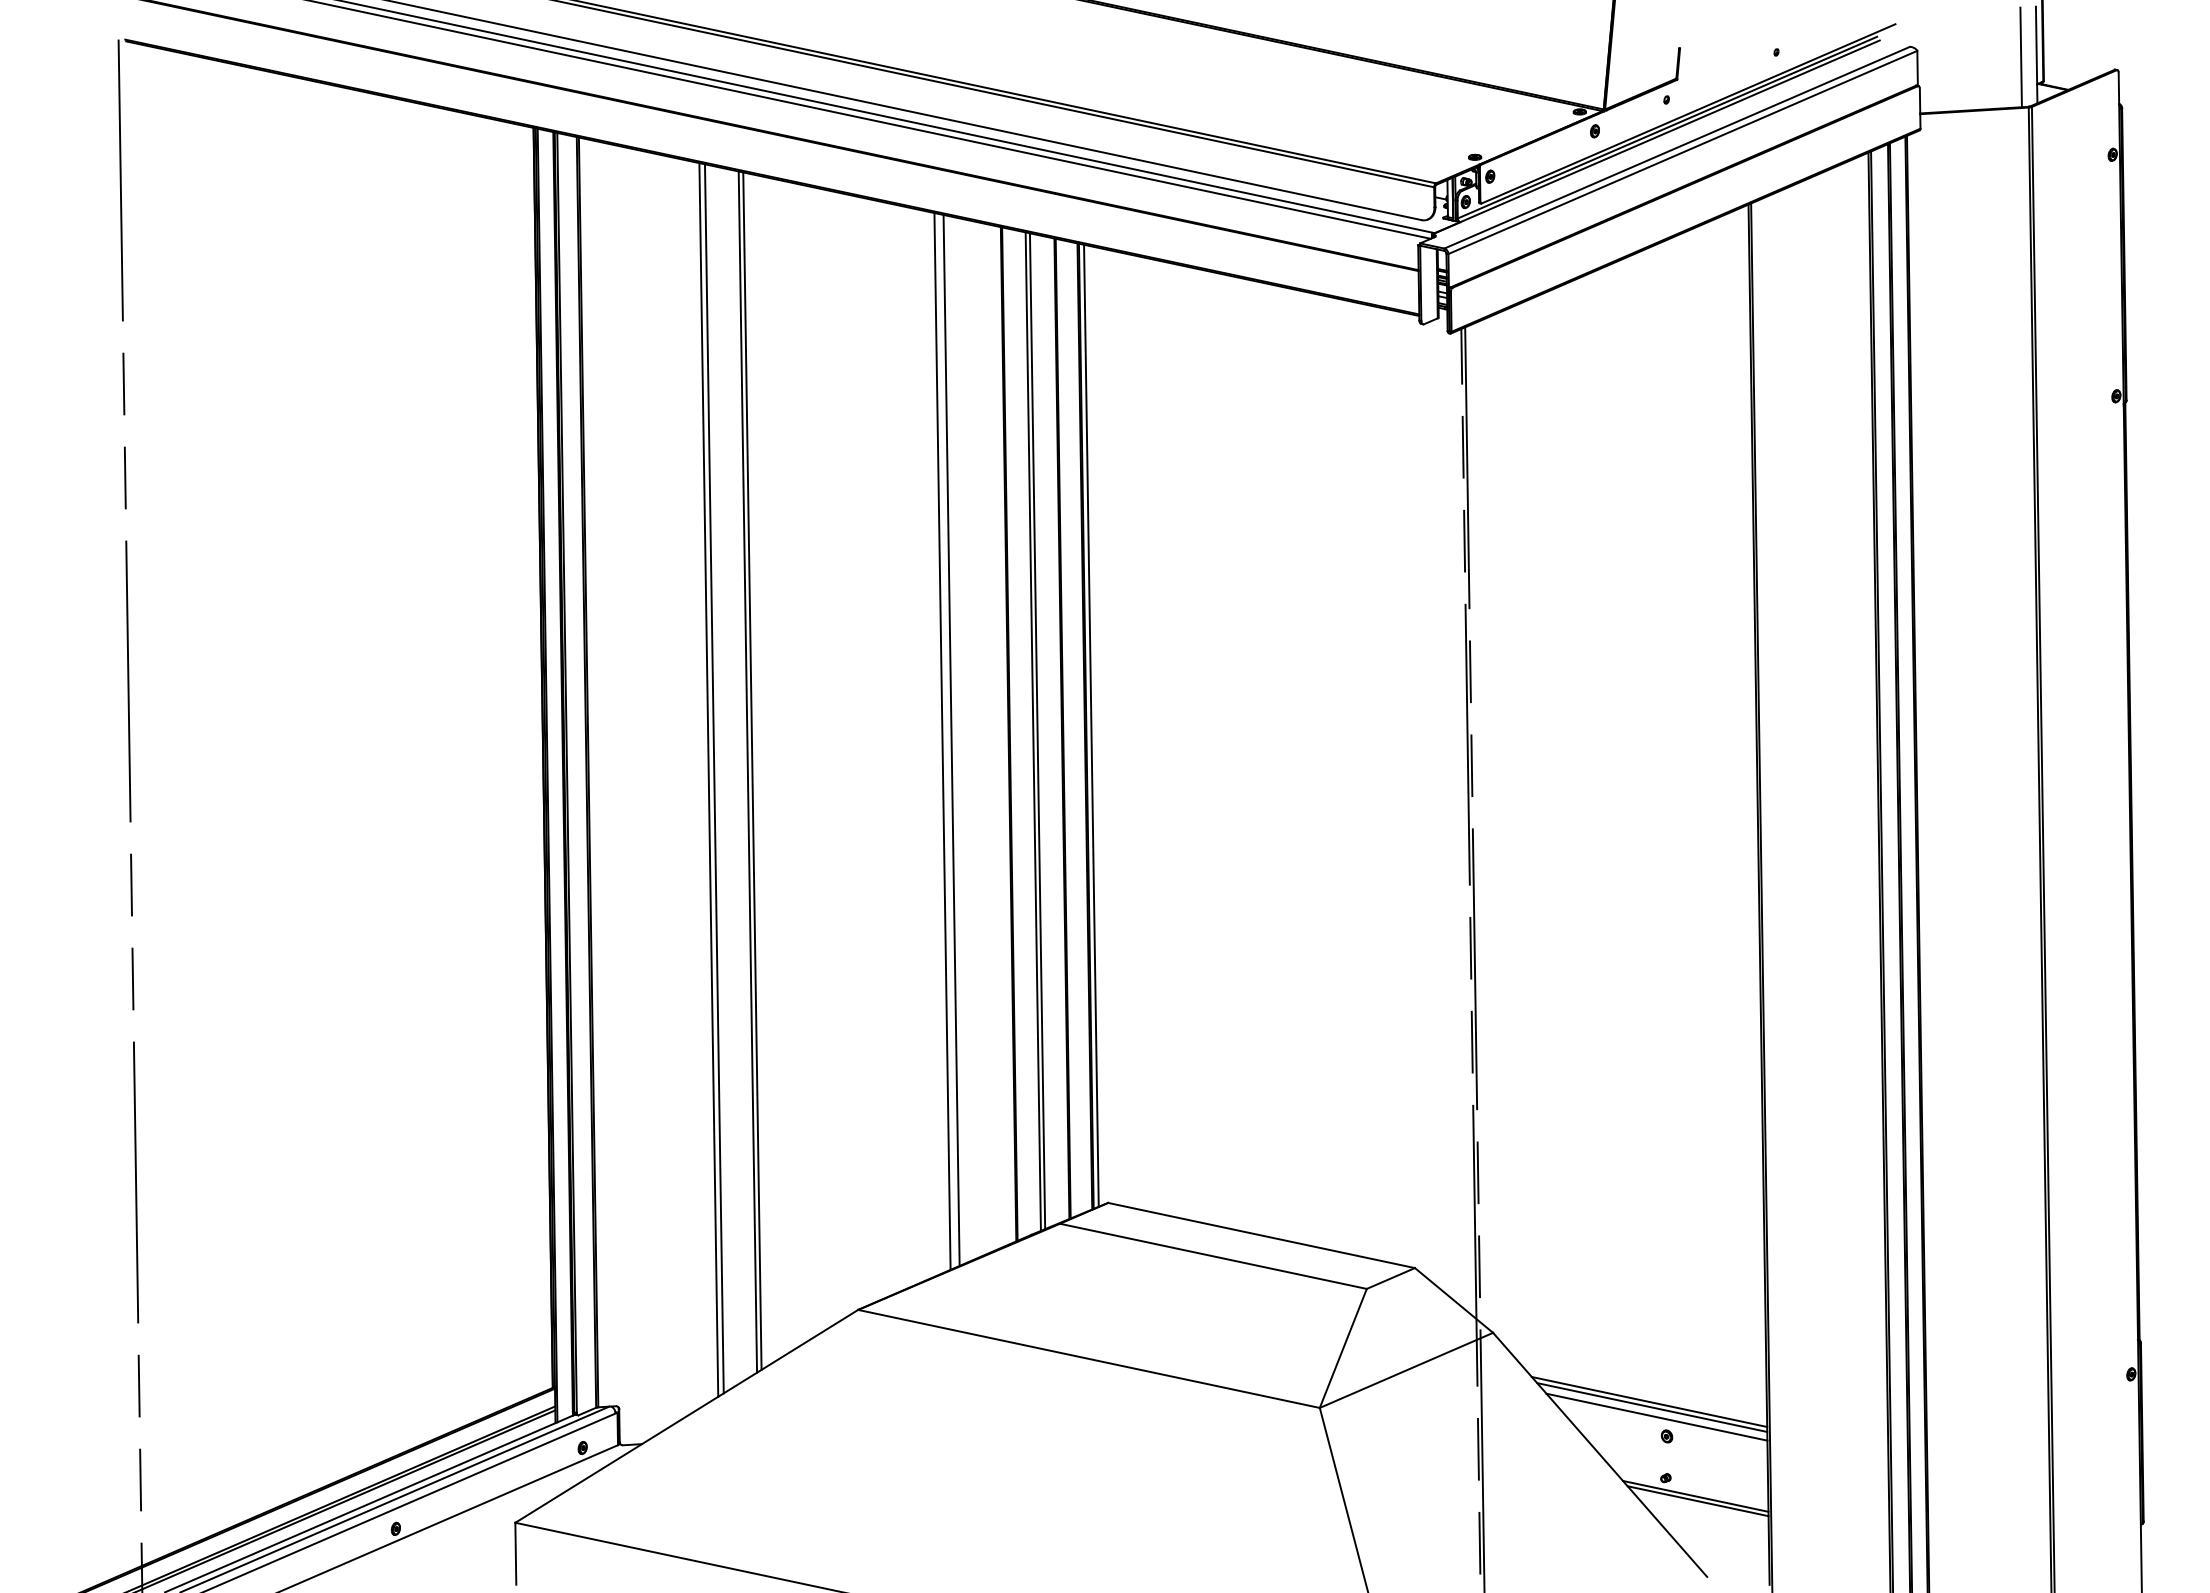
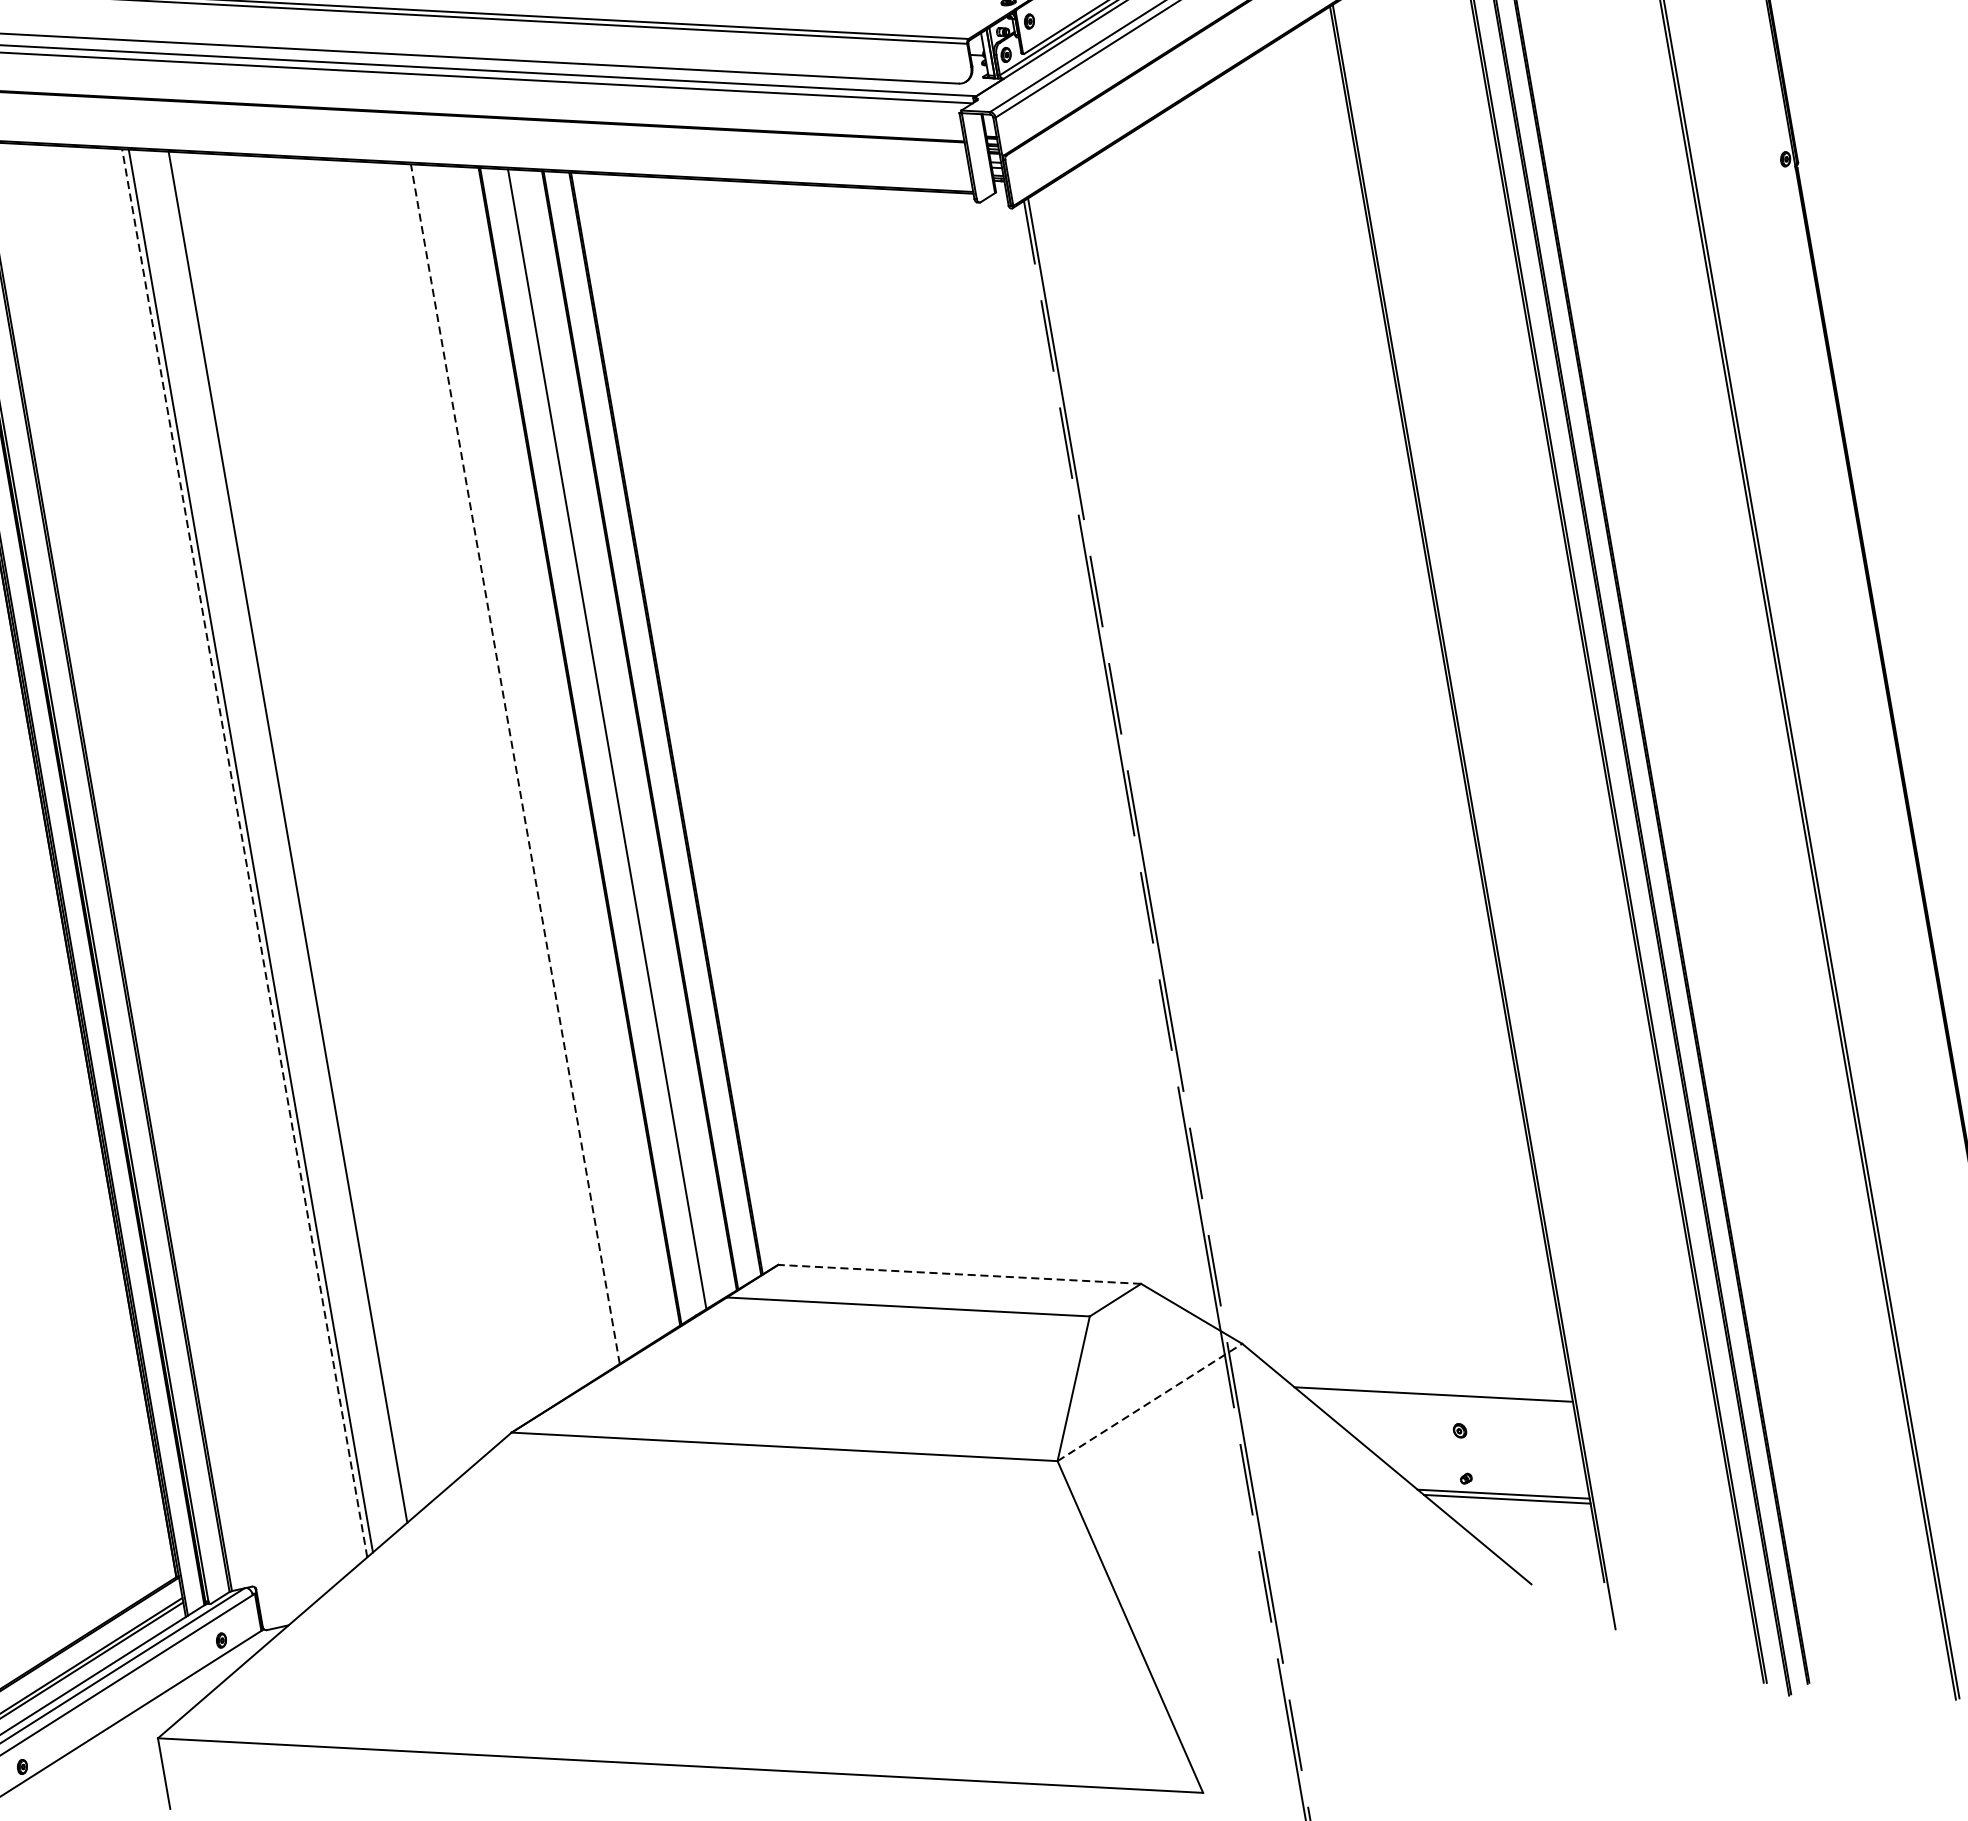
line: (1091, 725) -> (672, 721), removed
line: (1037, 731) -> (611, 738), removed
line: (951, 740) -> (515, 764), solid -> dashed
line: (942, 741) -> (505, 766), removed
line: (752, 770) -> (292, 834), removed
line: (708, 779) -> (244, 852), solid -> dashed
line: (1261, 1235) -> (959, 1274), solid -> dashed
line: (1406, 1370) -> (1149, 1402), solid -> dashed
line: (1652, 1407) -> (1438, 1400), removed
line: (1656, 1416) -> (1444, 1409), removed

